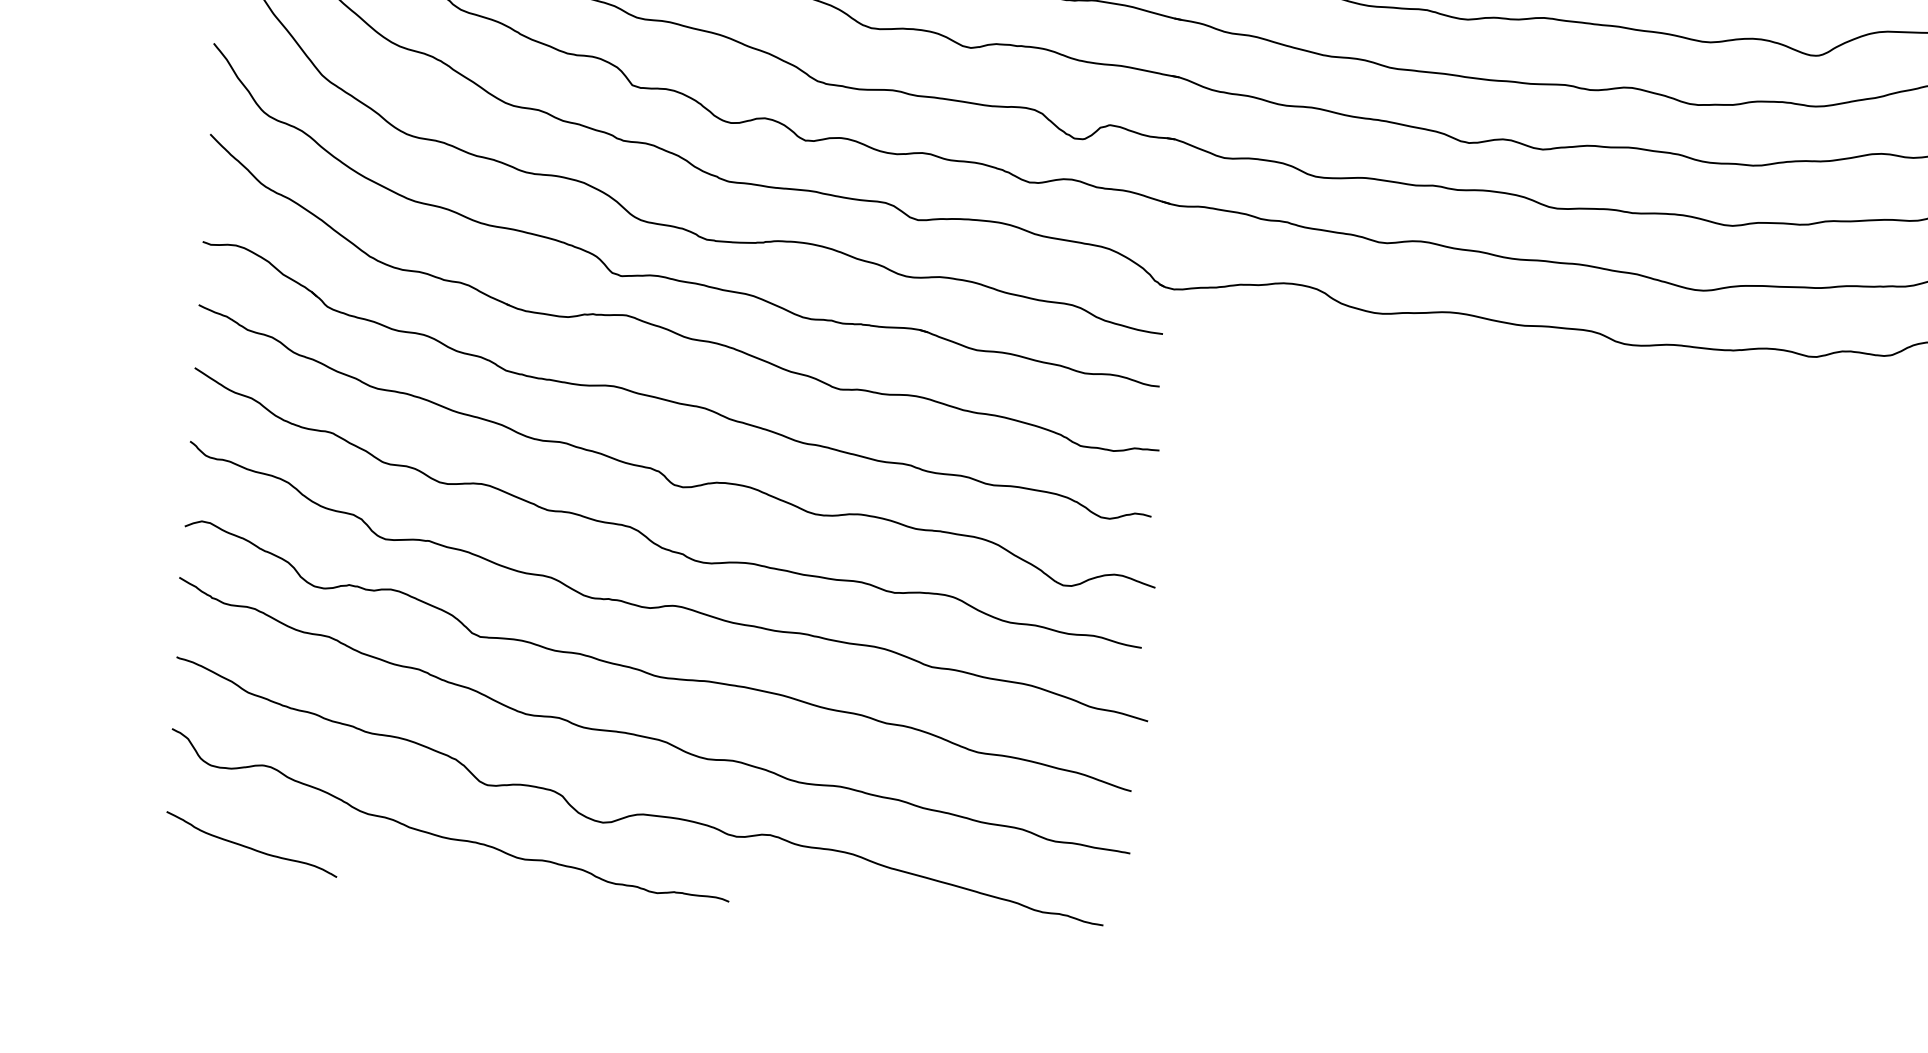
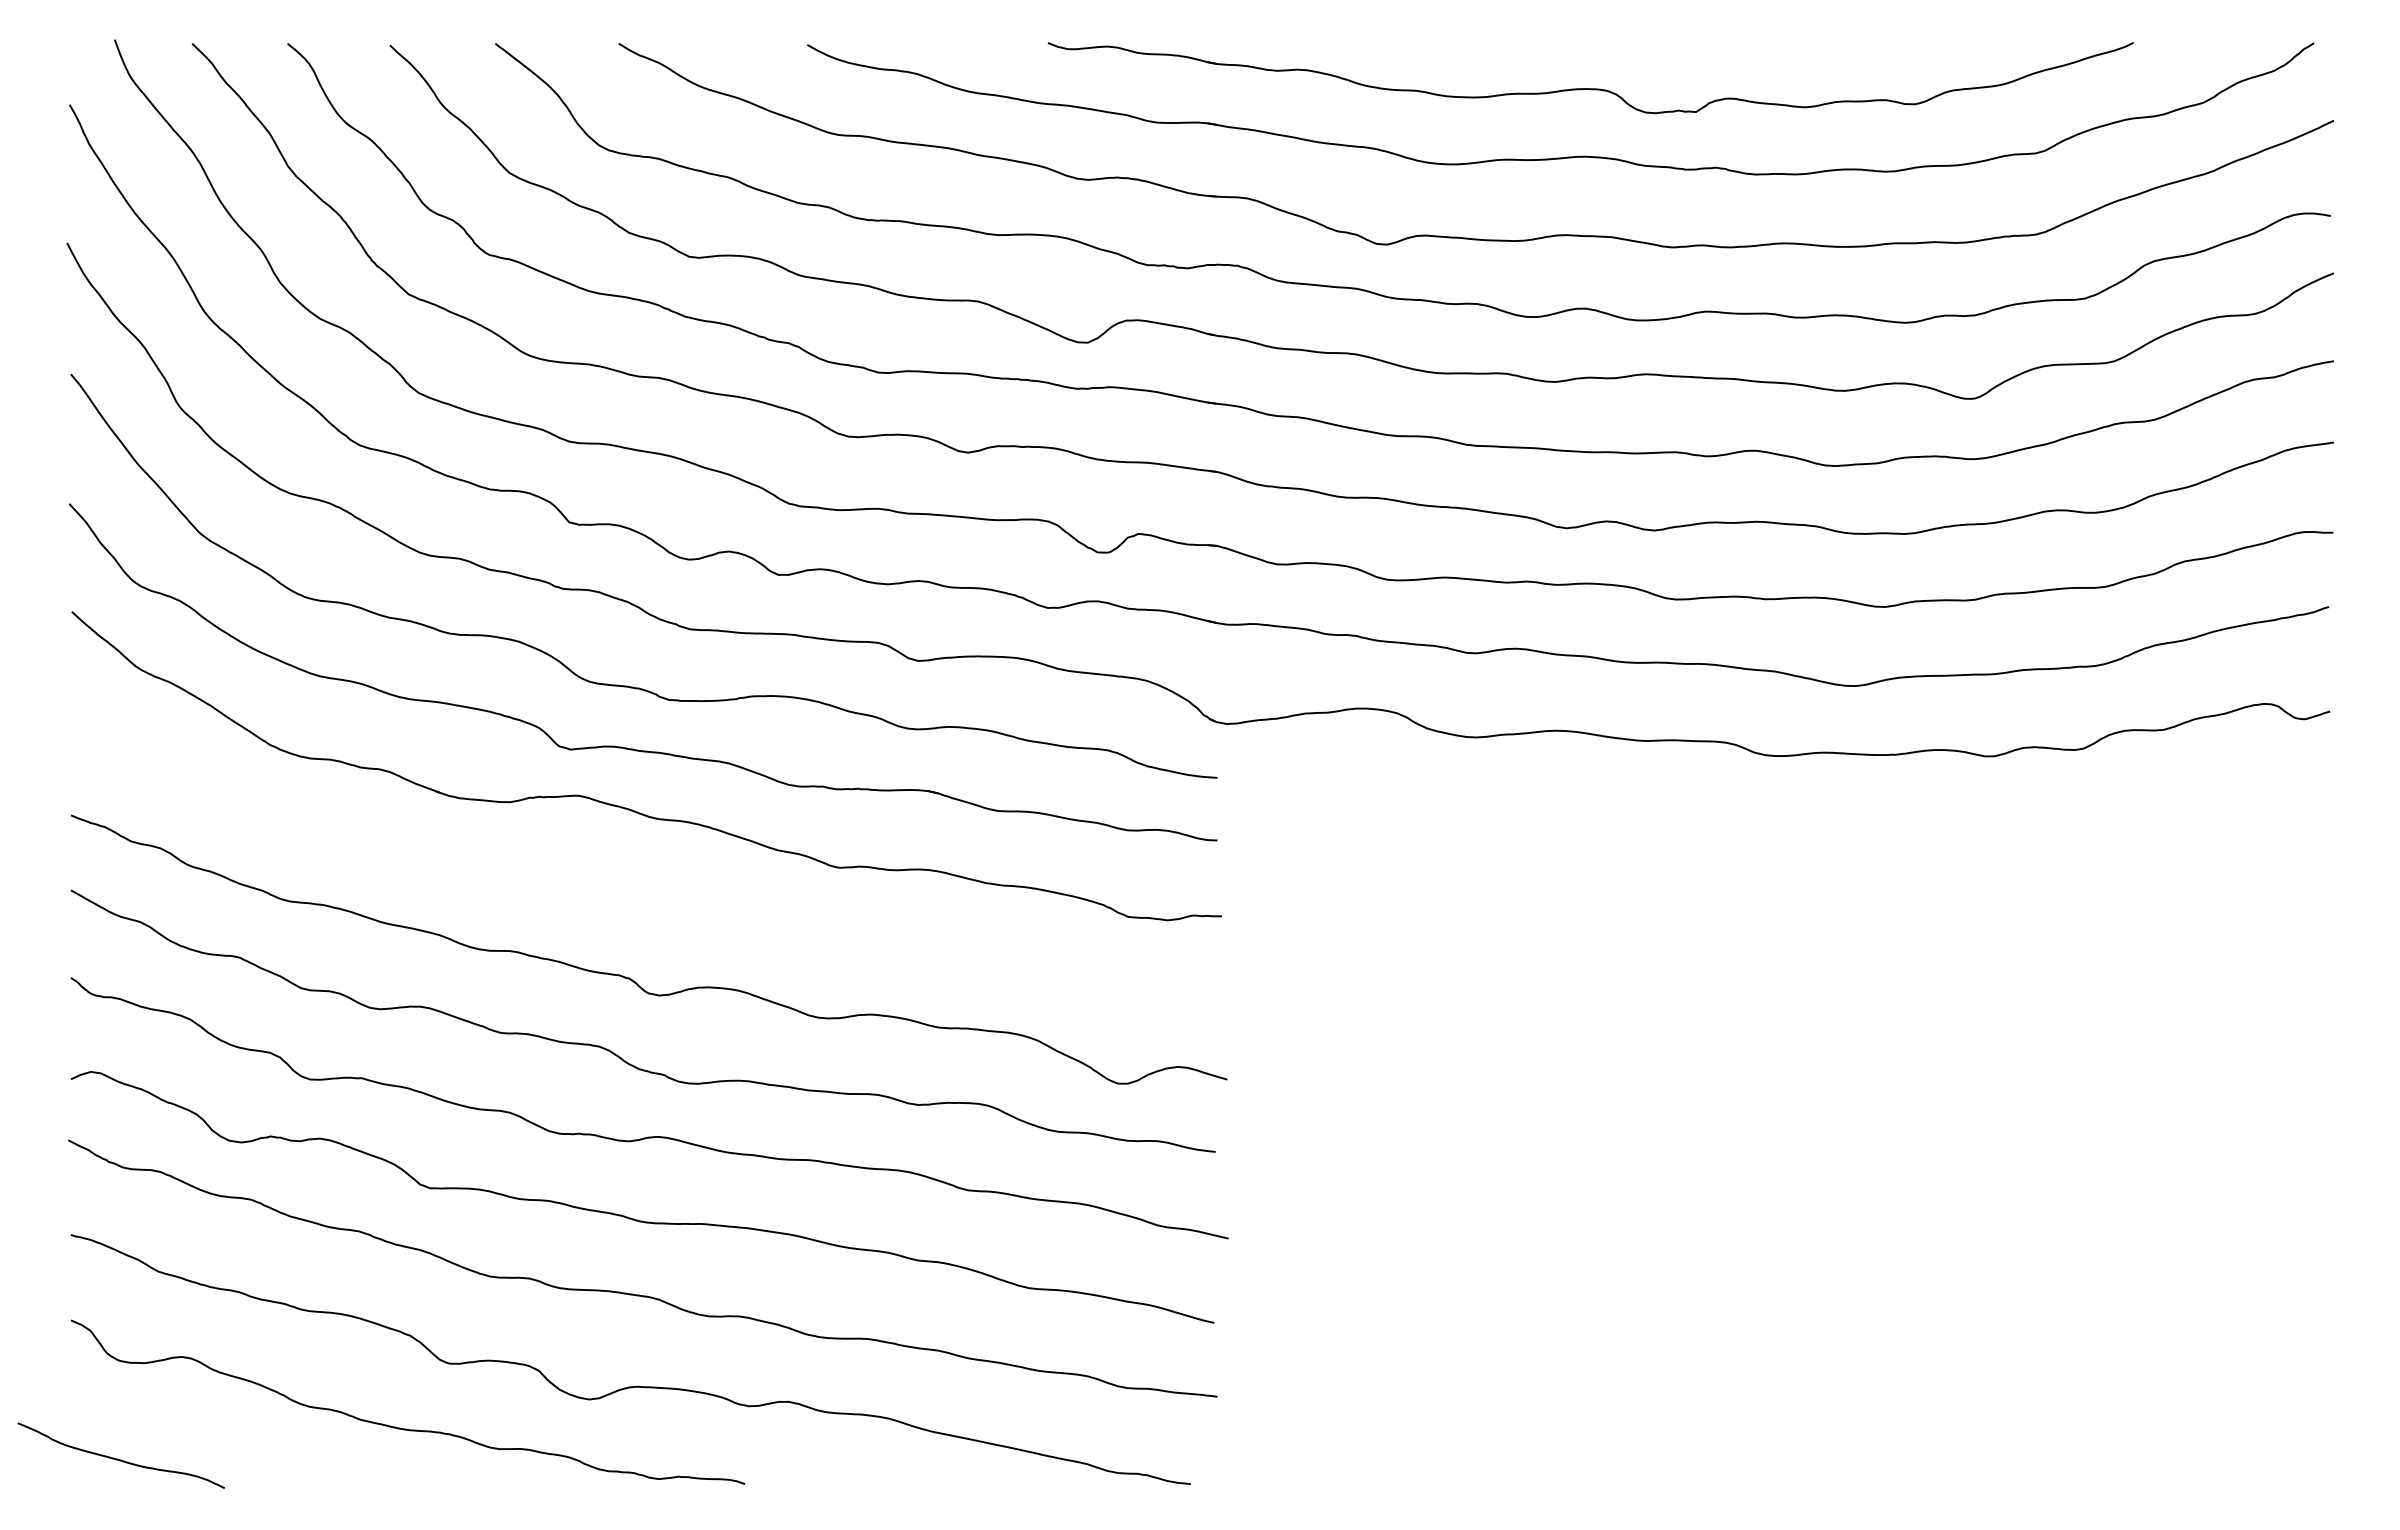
part: (672, 400) -> (640, 893), removed
curve: (251, 847) -> (120, 1459), moved

